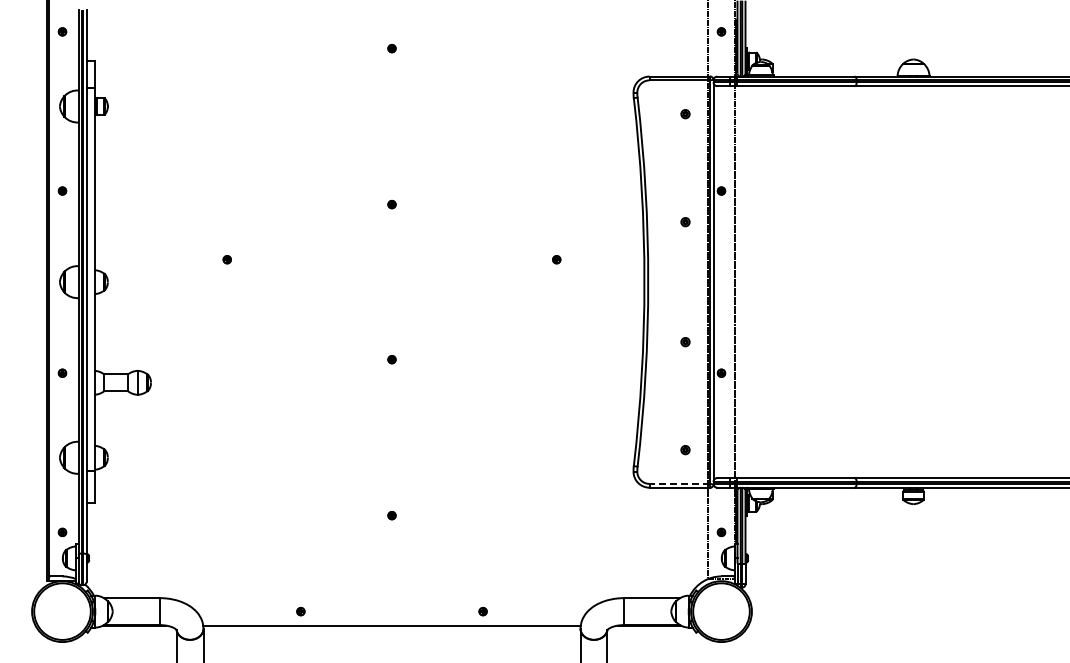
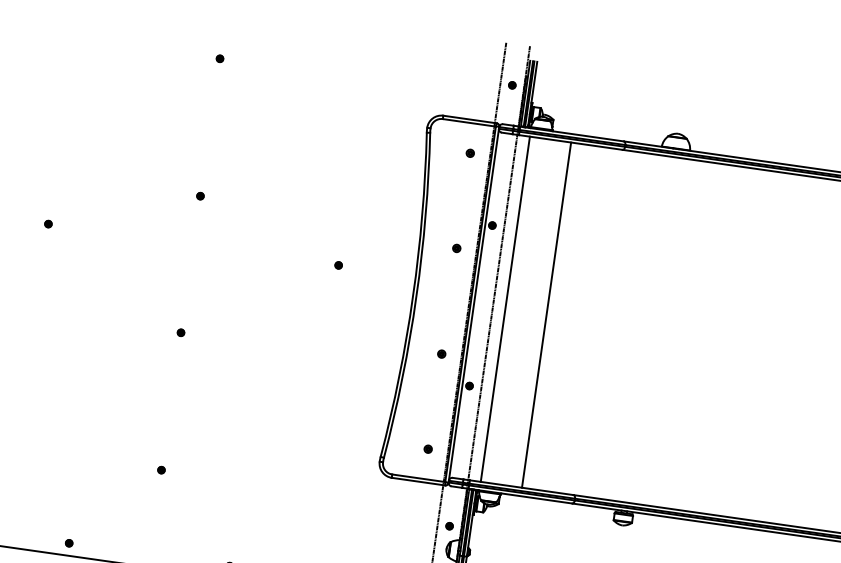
line: (749, 282) -> (505, 309), added
line: (795, 282) -> (546, 315), added
line: (679, 483) -> (418, 477), dashed -> solid

